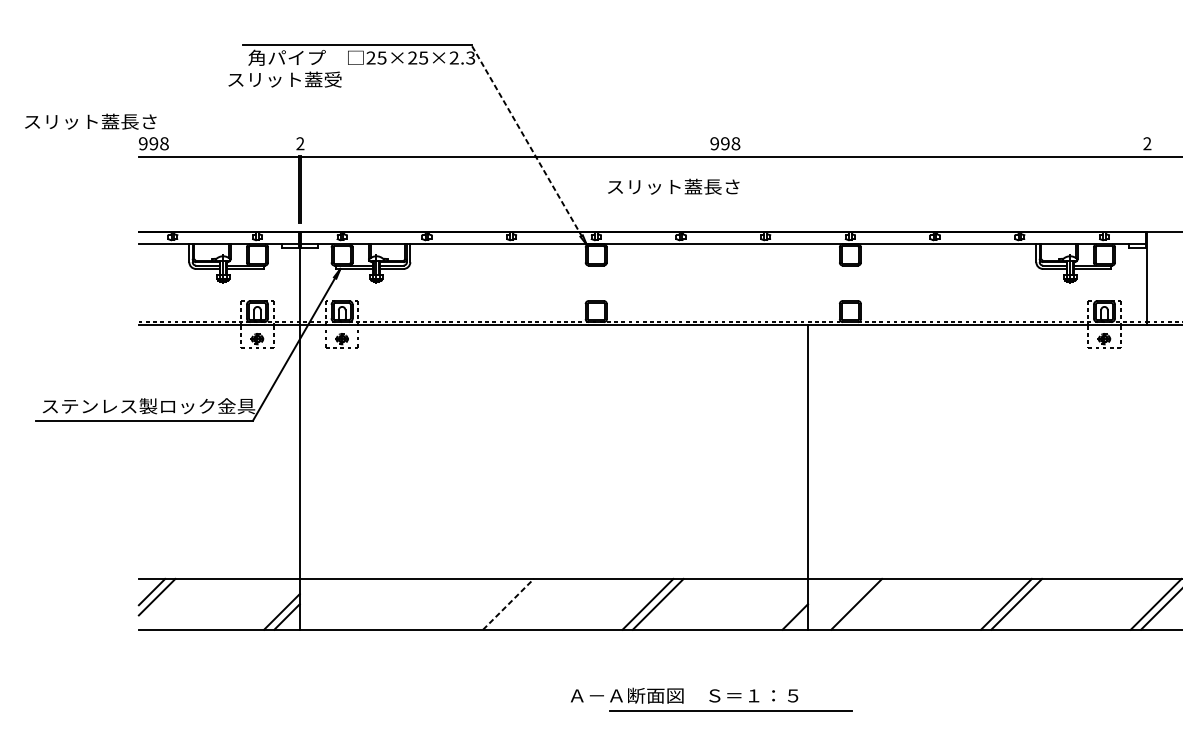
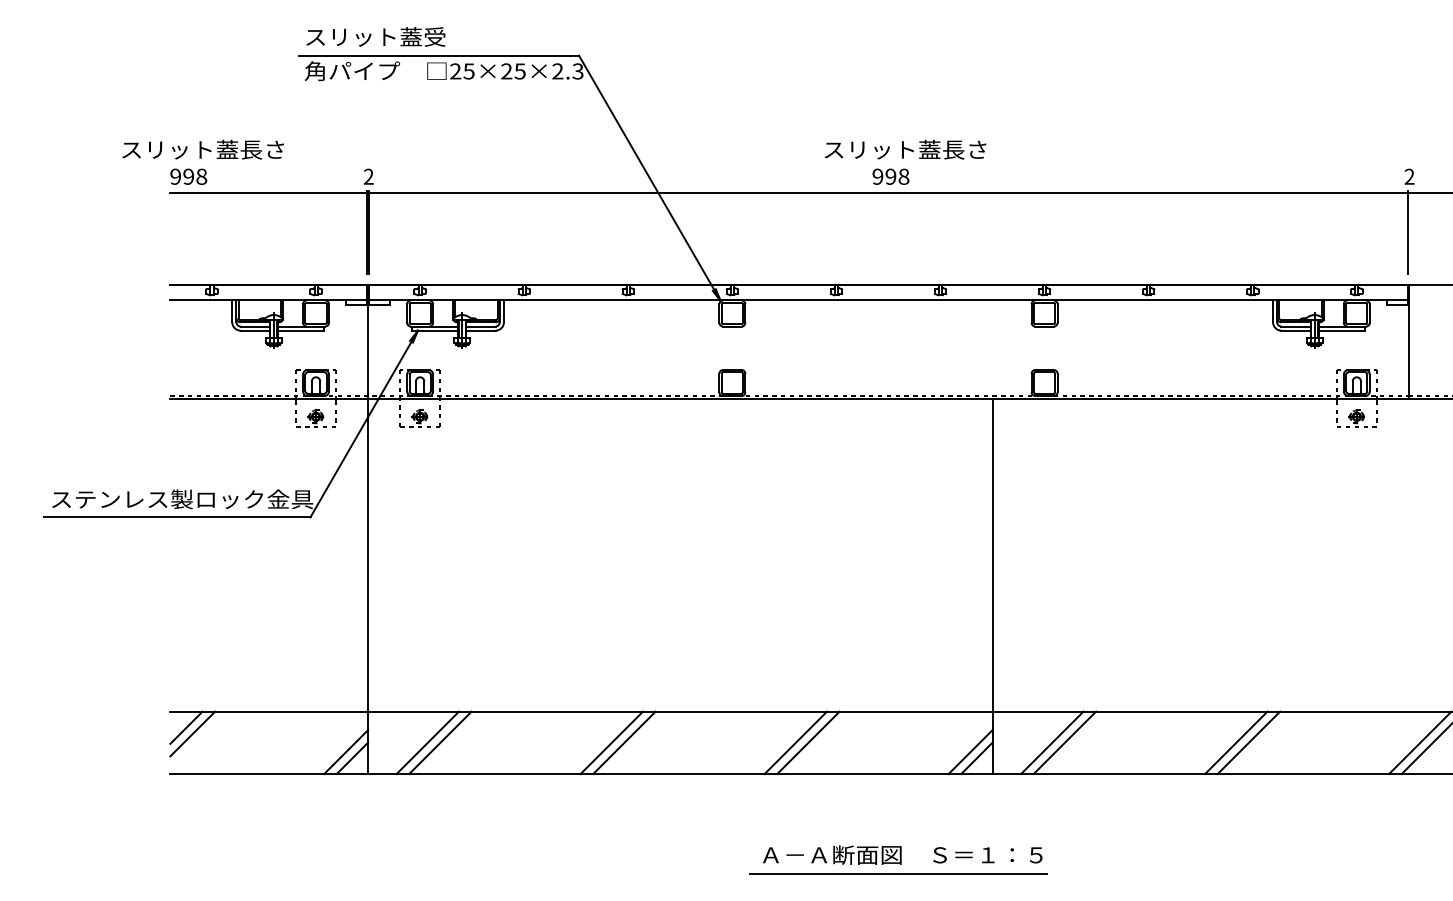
text: (284, 79) -> (375, 36), moved
text: (90, 121) -> (202, 149), moved
line: (528, 145) -> (649, 178), dashed -> solid
text: (673, 186) -> (905, 149), moved
line: (1145, 189) -> (1407, 232), added
line: (348, 604) -> (427, 742), added
line: (358, 604) -> (440, 742), added
line: (497, 604) -> (611, 742), added
line: (508, 604) -> (624, 742), dashed -> solid
line: (866, 604) -> (1064, 742), added
line: (790, 612) -> (970, 752), added
text: (684, 695) -> (902, 854), moved

